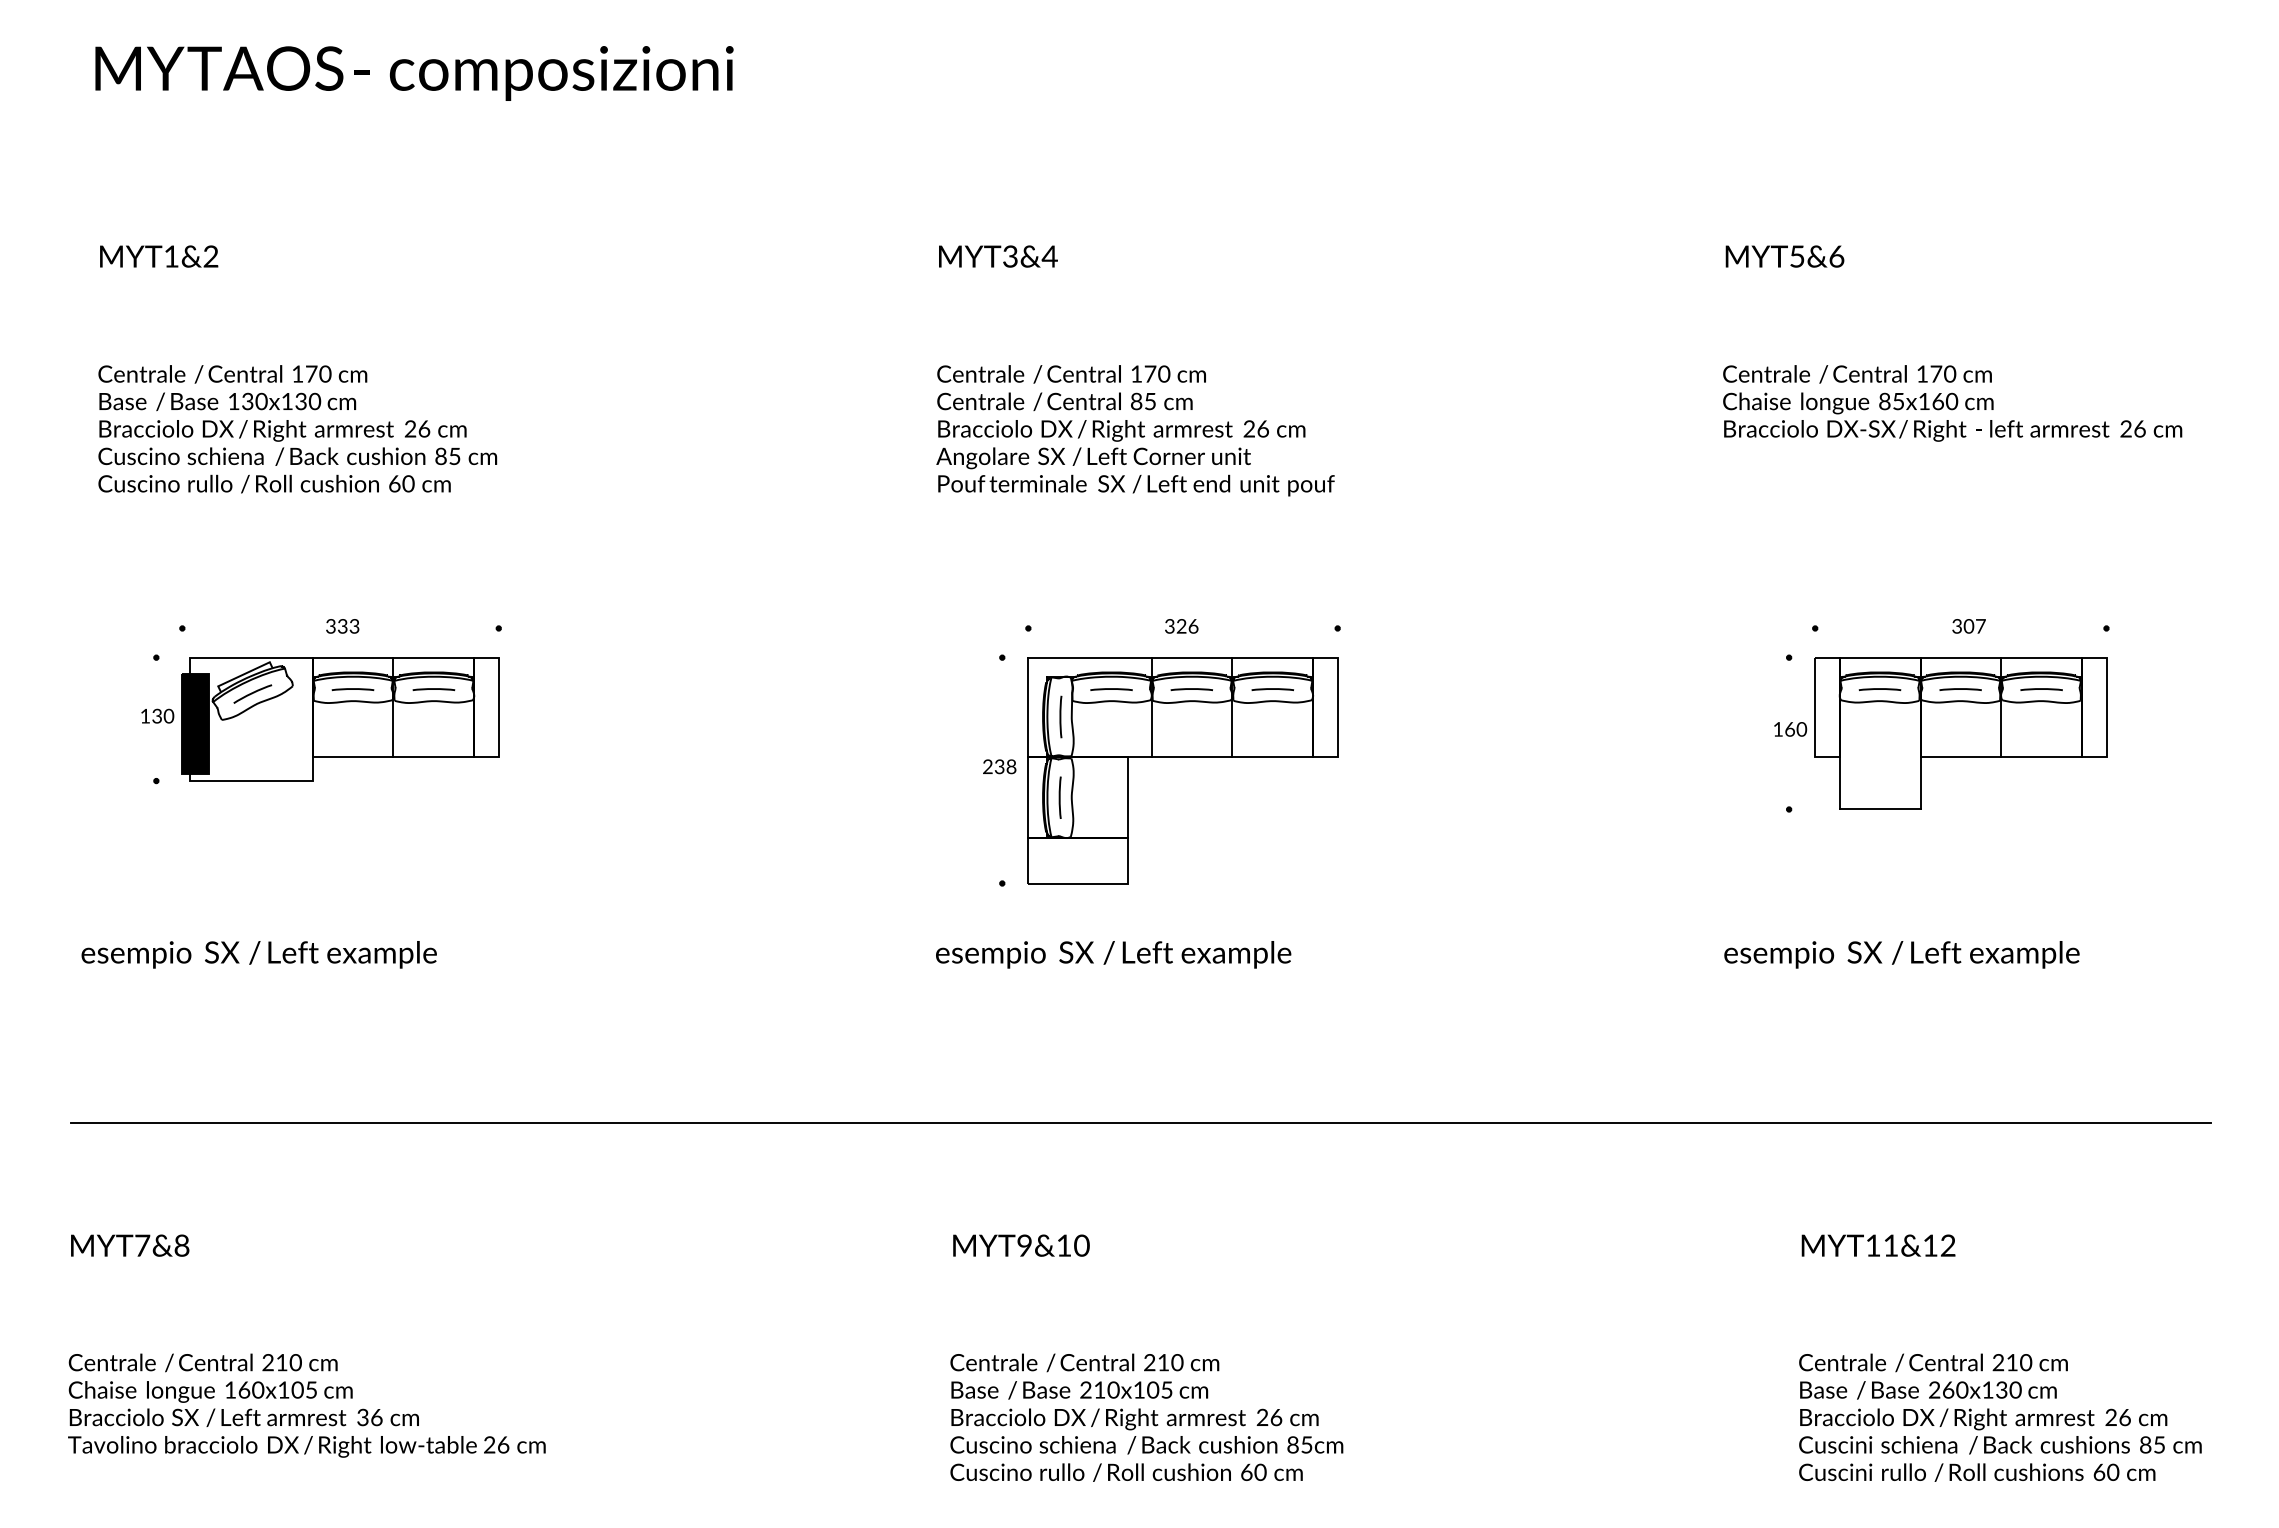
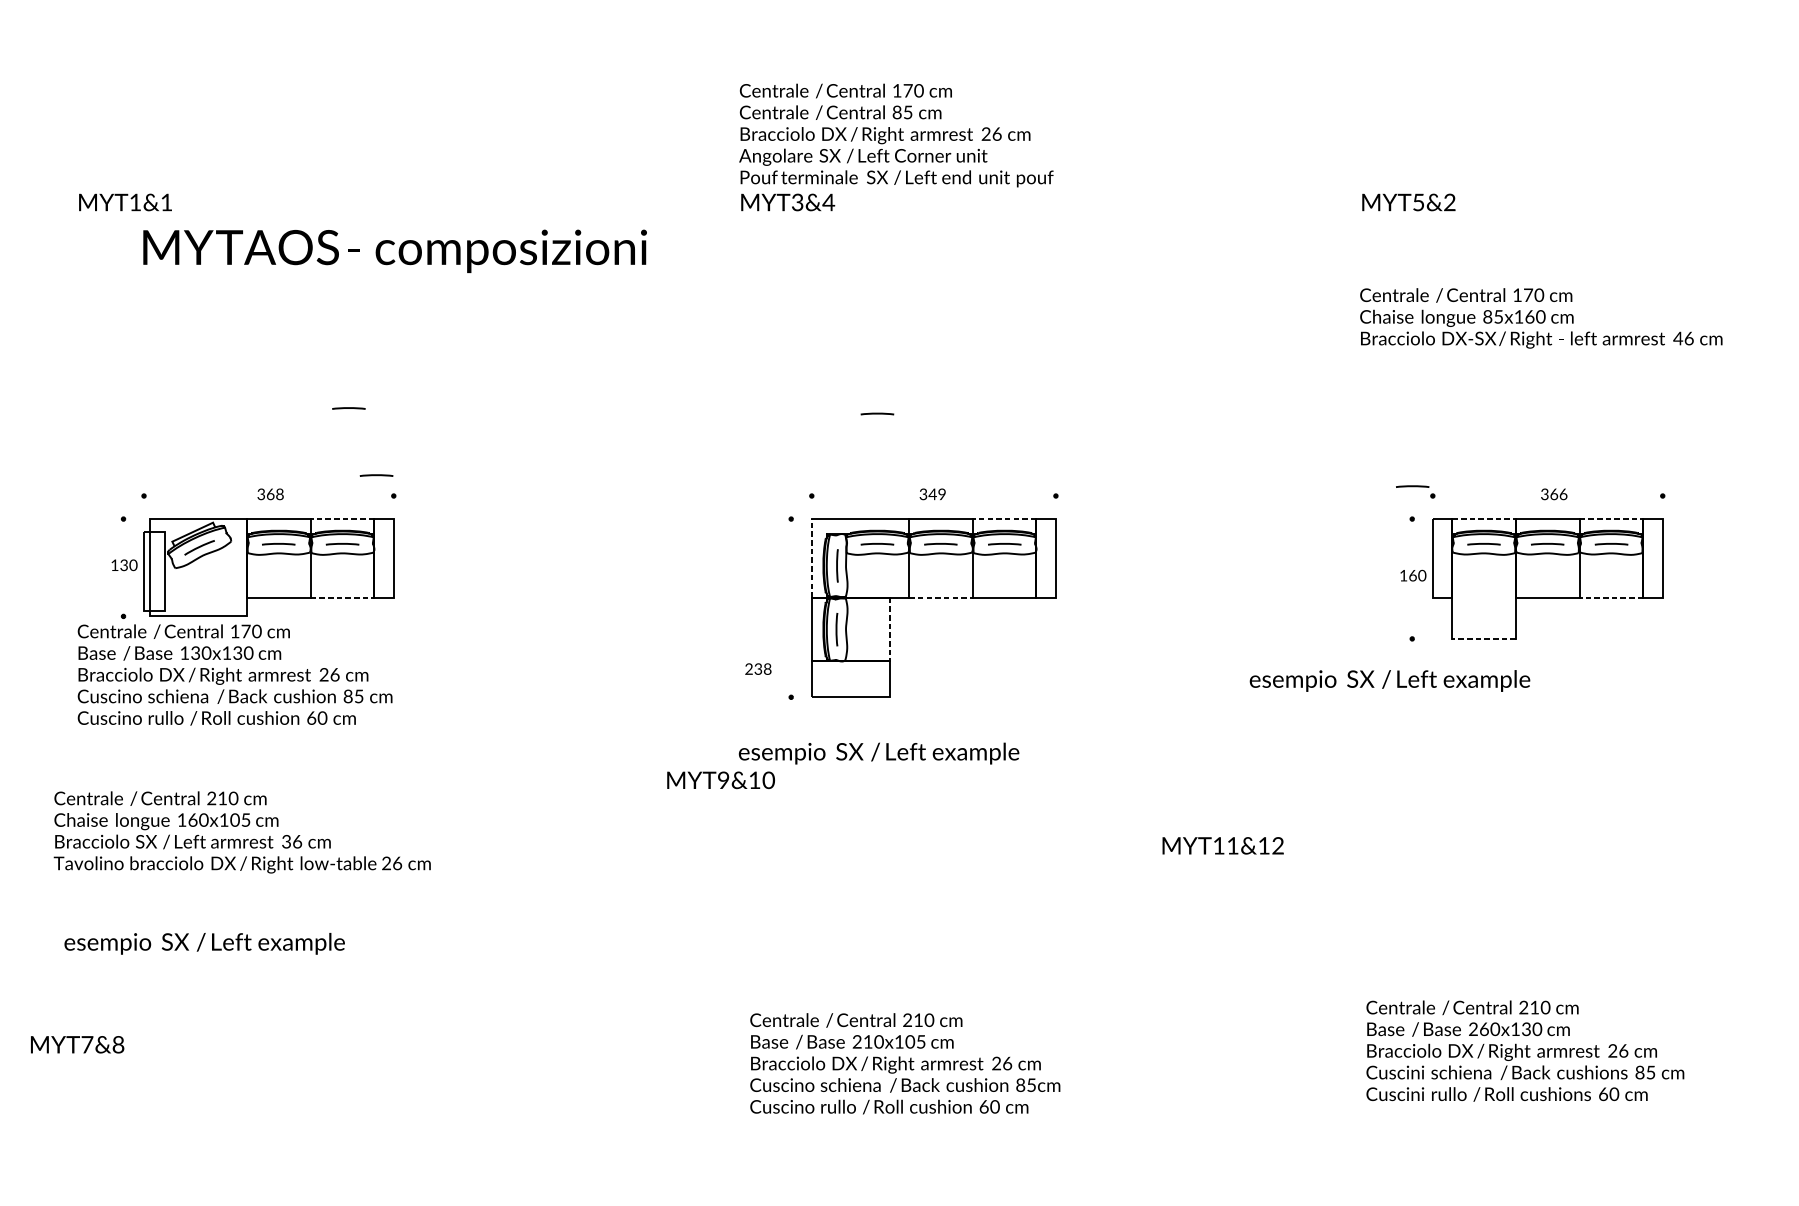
text: (414, 73) -> (395, 251), moved
text: (210, 256) -> (166, 202), MYT1&2 -> MYT1&1
text: (1836, 256) -> (1449, 202), MYT5&6 -> MYT5&2
text: (2125, 428) -> (1677, 338), 26 -> 46
text: (297, 429) -> (234, 675), moved
text: (1135, 430) -> (896, 135), moved
line: (441, 517) -> (348, 408), added
line: (1111, 524) -> (877, 413), added
line: (476, 602) -> (376, 475), added
line: (1789, 616) -> (1412, 486), added
text: (348, 626) -> (275, 494), 333 -> 368
text: (1187, 626) -> (937, 494), 326 -> 349
text: (1974, 626) -> (1558, 494), 307 -> 366
line: (433, 657) -> (342, 518), solid -> dashed
line: (1272, 657) -> (1004, 518), solid -> dashed
line: (1880, 657) -> (1484, 518), solid -> dashed
line: (2042, 657) -> (1612, 518), solid -> dashed
line: (1028, 707) -> (811, 558), solid -> dashed
fill: (195, 723) -> (154, 571), removed
line: (434, 757) -> (343, 597), solid -> dashed
line: (1192, 757) -> (941, 597), solid -> dashed
line: (2041, 757) -> (1611, 597), solid -> dashed
text: (999, 766) -> (758, 668), moved
line: (1128, 798) -> (890, 630), solid -> dashed
line: (1879, 809) -> (1483, 638), solid -> dashed
text: (258, 954) -> (204, 943), moved
text: (1901, 954) -> (1389, 680), moved
line: (1140, 1122) -> (900, 885), removed
text: (130, 1245) -> (77, 1044), moved
text: (1021, 1245) -> (721, 780), moved
text: (1878, 1245) -> (1223, 845), moved
text: (306, 1405) -> (242, 832), moved
text: (1146, 1417) -> (905, 1063), moved
text: (2000, 1417) -> (1525, 1050), moved

